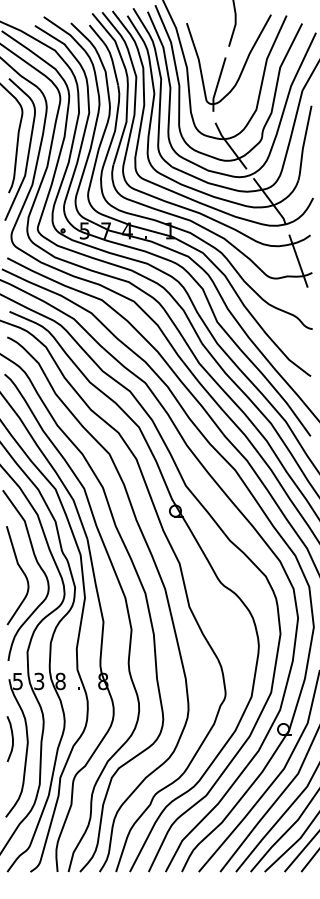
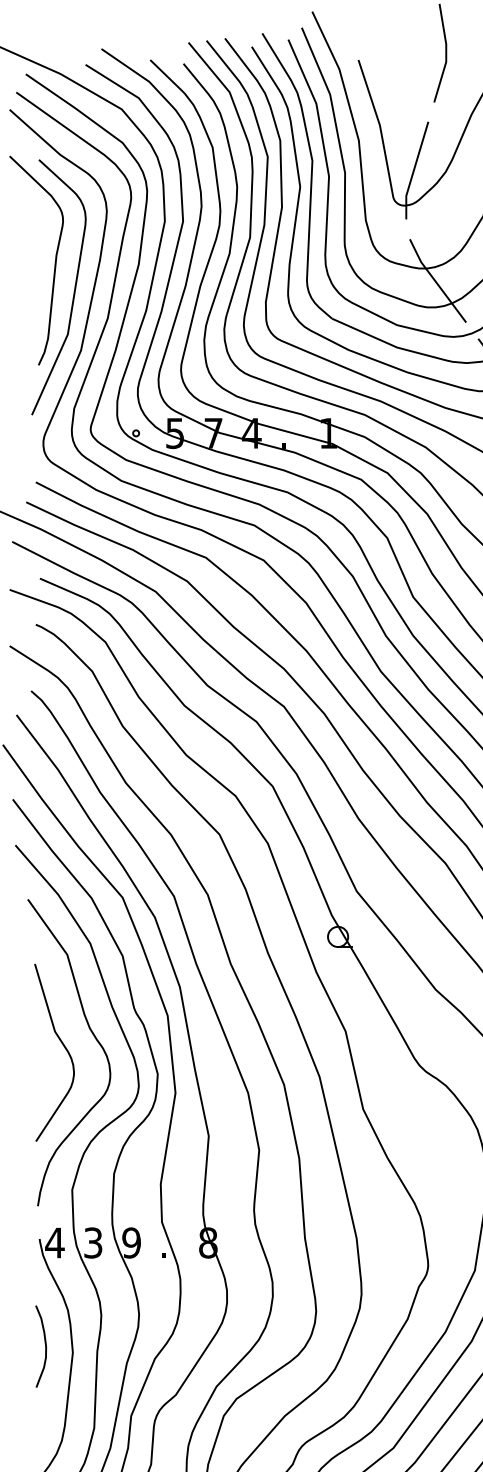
text: (17, 681) -> (54, 1243), 5 -> 4
text: (60, 681) -> (131, 1243), 8 -> 9

